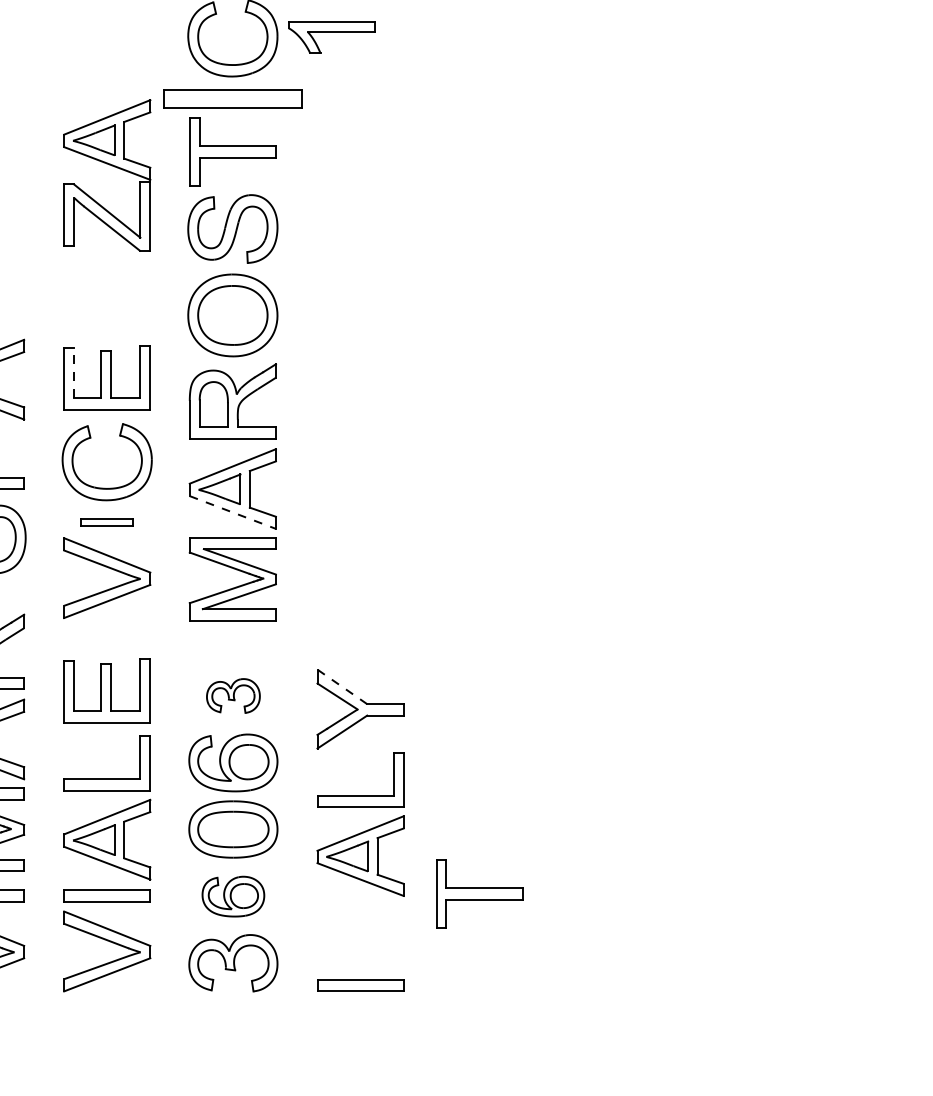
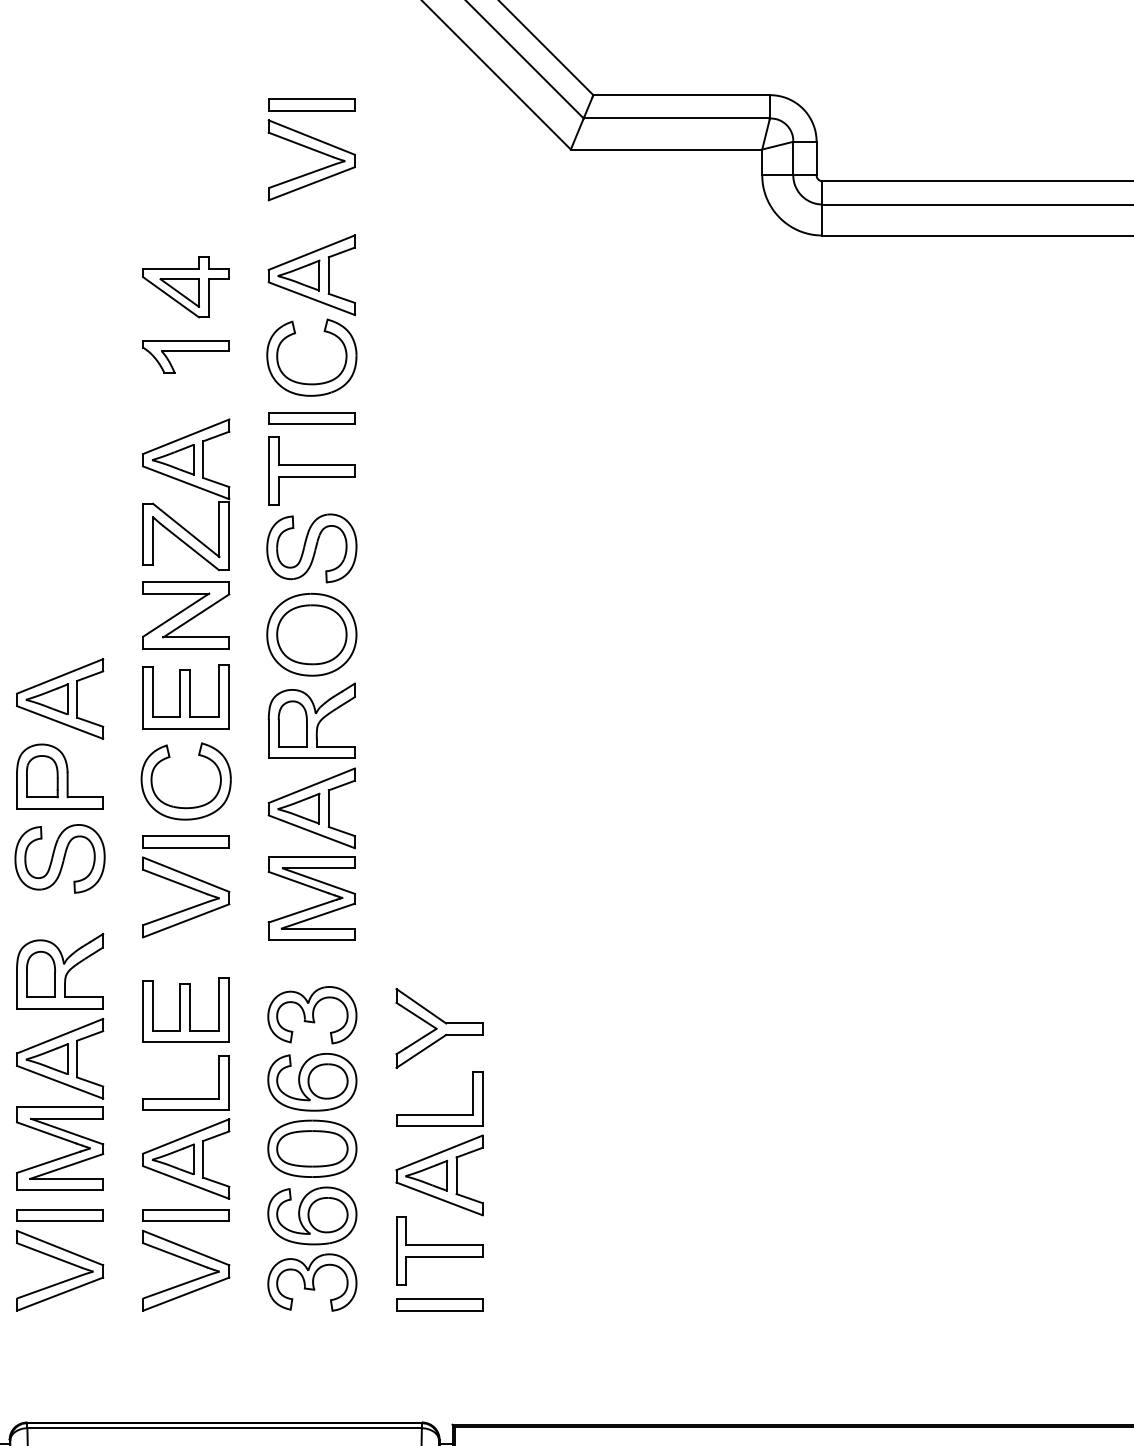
part: (331, 37) -> (185, 356), moved
part: (232, 99) -> (311, 418), size x0.62
part: (107, 296) -> (186, 615), added
line: (74, 372) -> (153, 691), dashed -> solid
line: (233, 513) -> (312, 832), dashed -> solid
part: (106, 522) -> (185, 841), size x1.67
line: (341, 686) -> (420, 1005), dashed -> solid
part: (233, 696) -> (312, 1015), size x1.67
part: (479, 893) -> (439, 1250), moved
part: (233, 896) -> (312, 1215), size x1.43

